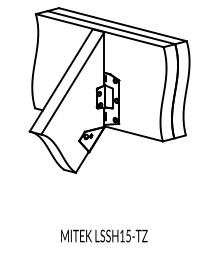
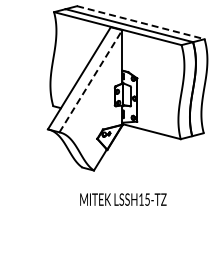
line: (122, 24) -> (140, 22), solid -> dashed
line: (72, 83) -> (90, 81), solid -> dashed
text: (104, 235) -> (123, 199), moved

